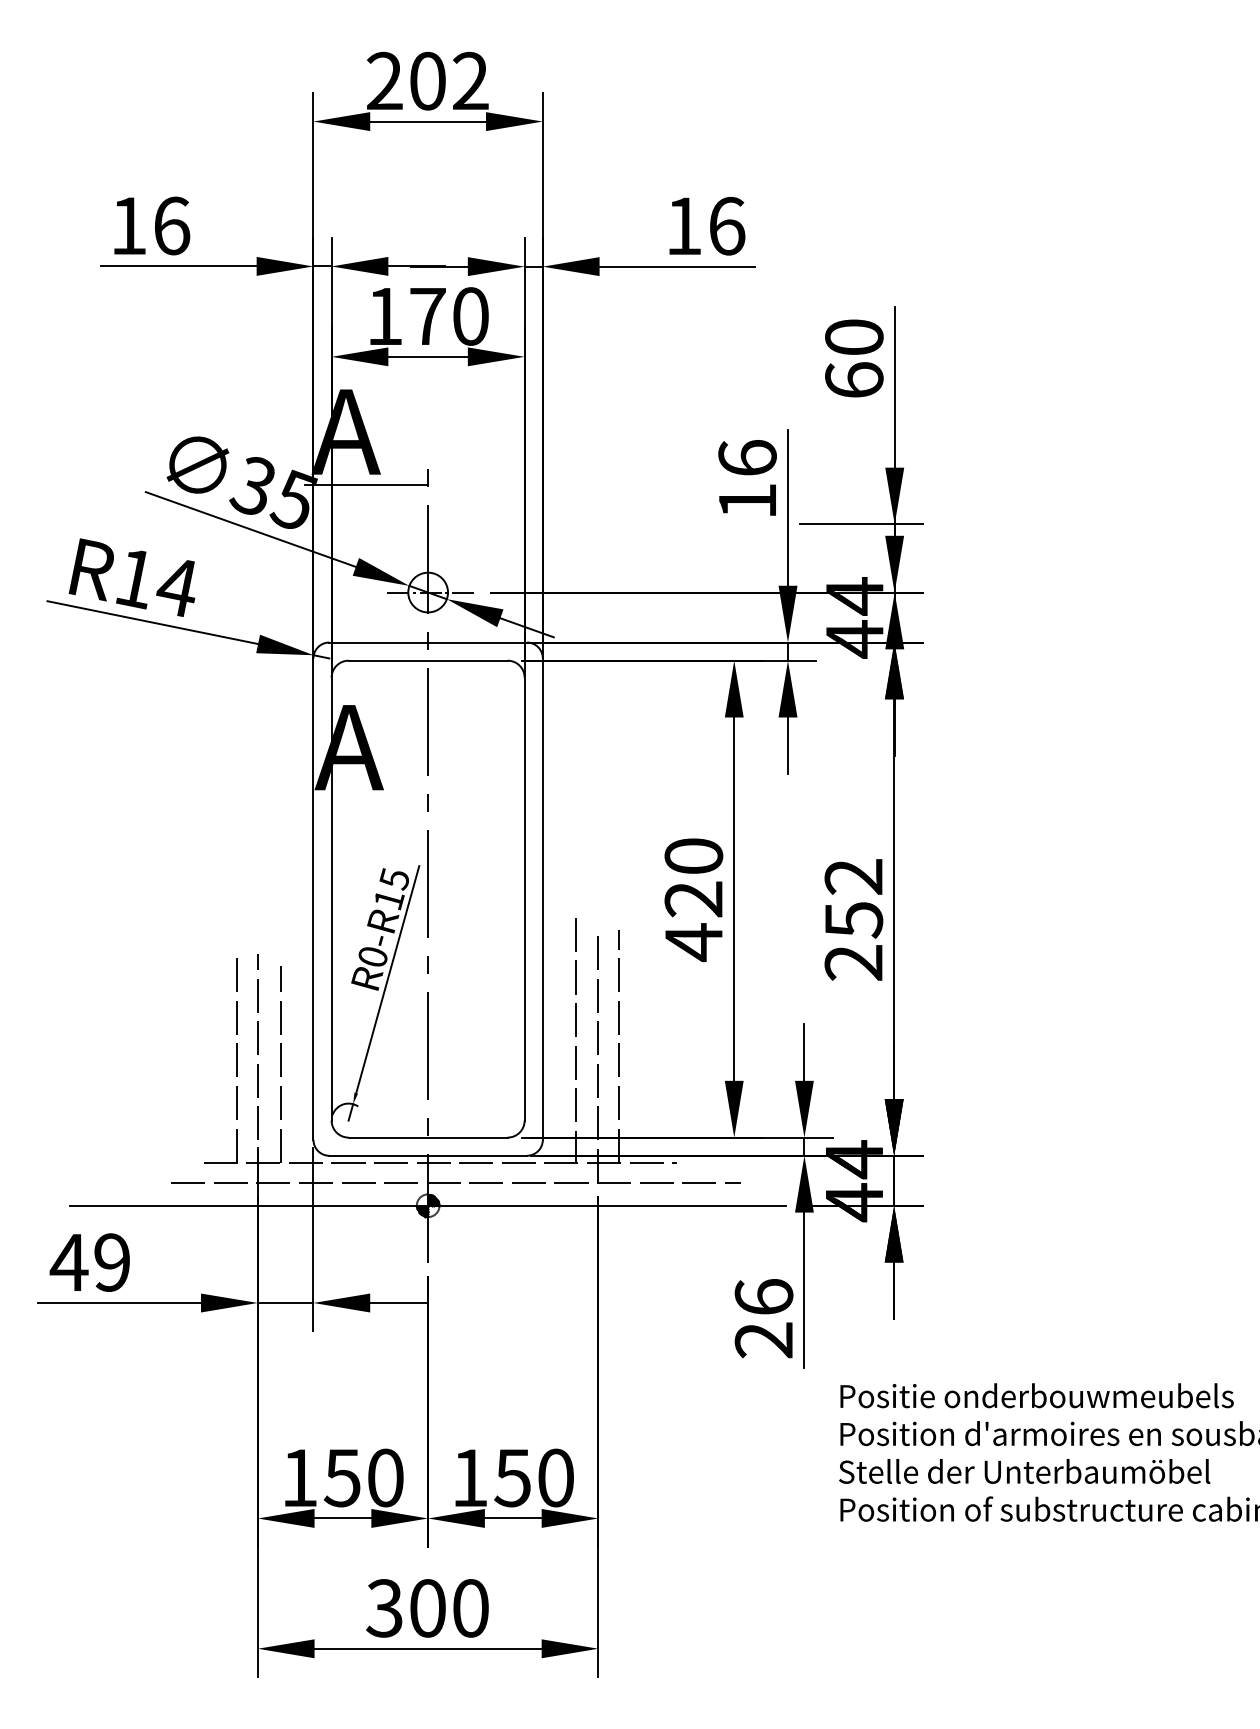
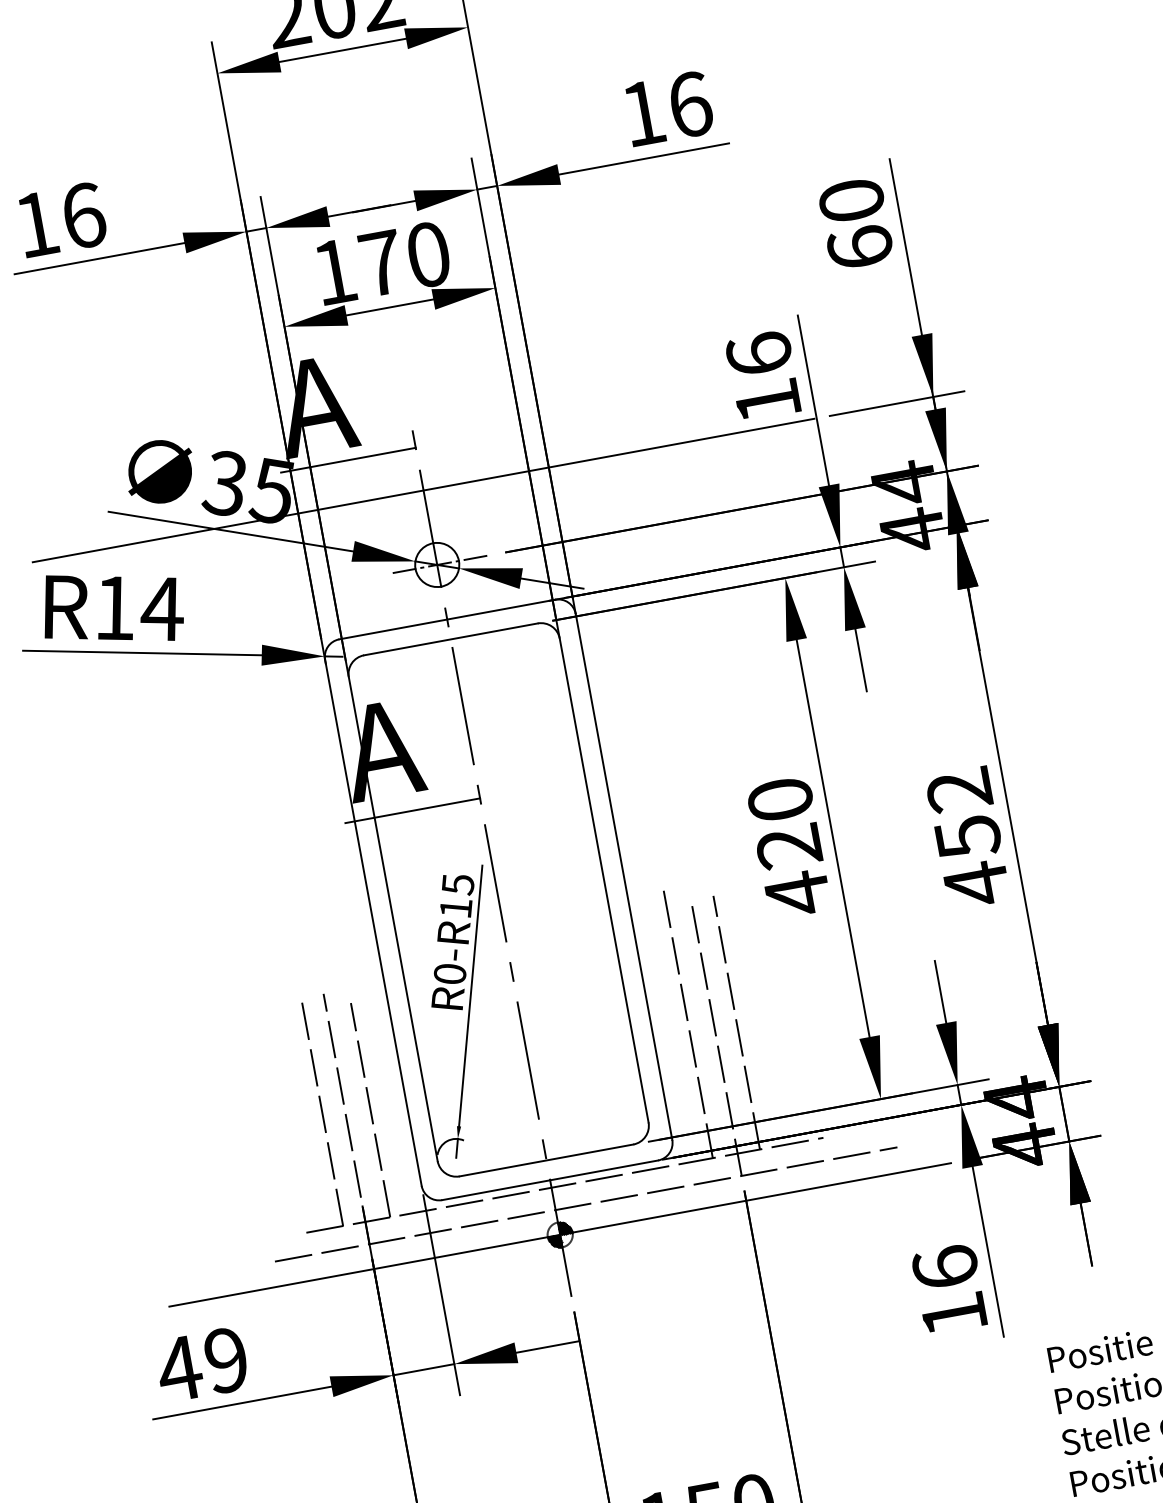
line: (427, 524) -> (422, 490), added
line: (366, 806) -> (412, 811), added
text: (853, 962) -> (976, 883), 252 -> 452
text: (763, 1340) -> (953, 1314), 26 -> 16

